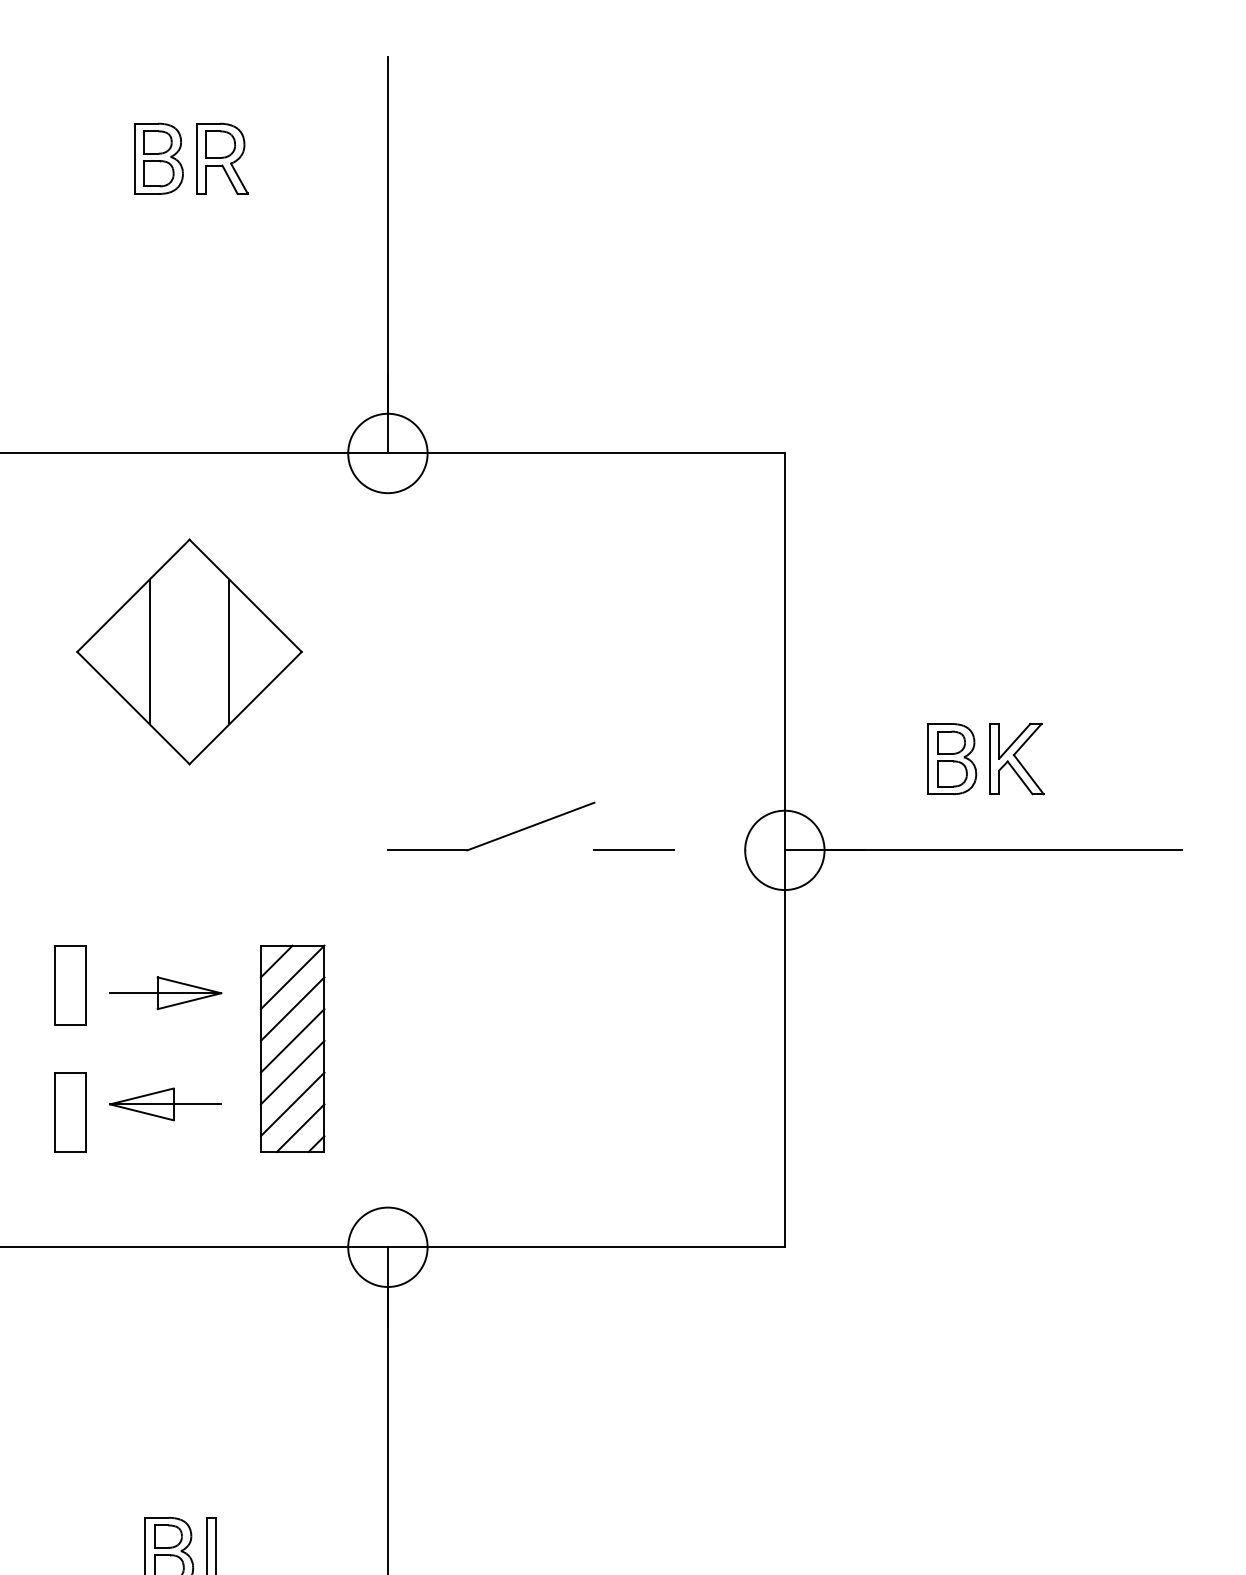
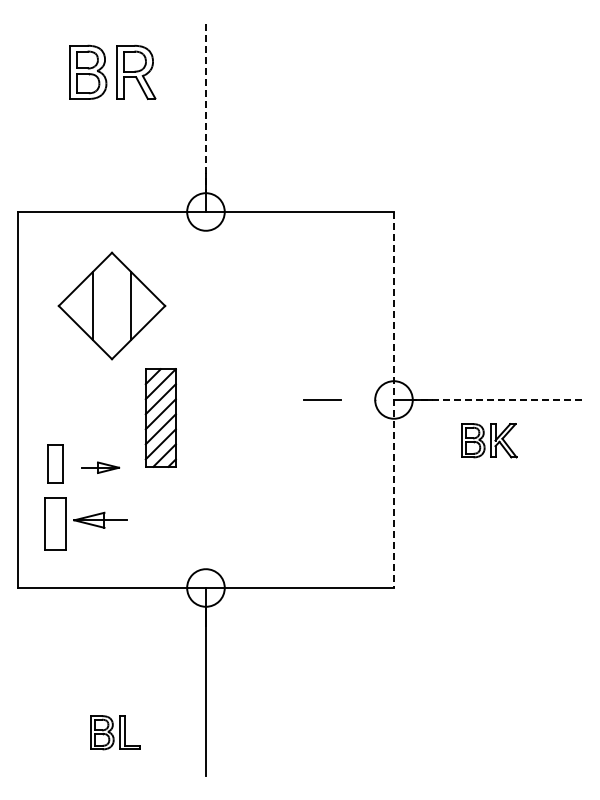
part: (190, 158) -> (112, 72), size x1.6
line: (386, 234) -> (205, 108), solid -> dashed
part: (986, 758) -> (489, 440), moved
part: (490, 826) -> (254, 388), removed
line: (785, 851) -> (394, 400), solid -> dashed
line: (1003, 851) -> (497, 400), solid -> dashed
part: (165, 992) -> (100, 467), size x0.7
part: (291, 1047) -> (160, 417), moved
part: (70, 1111) -> (55, 523), size x1.4

